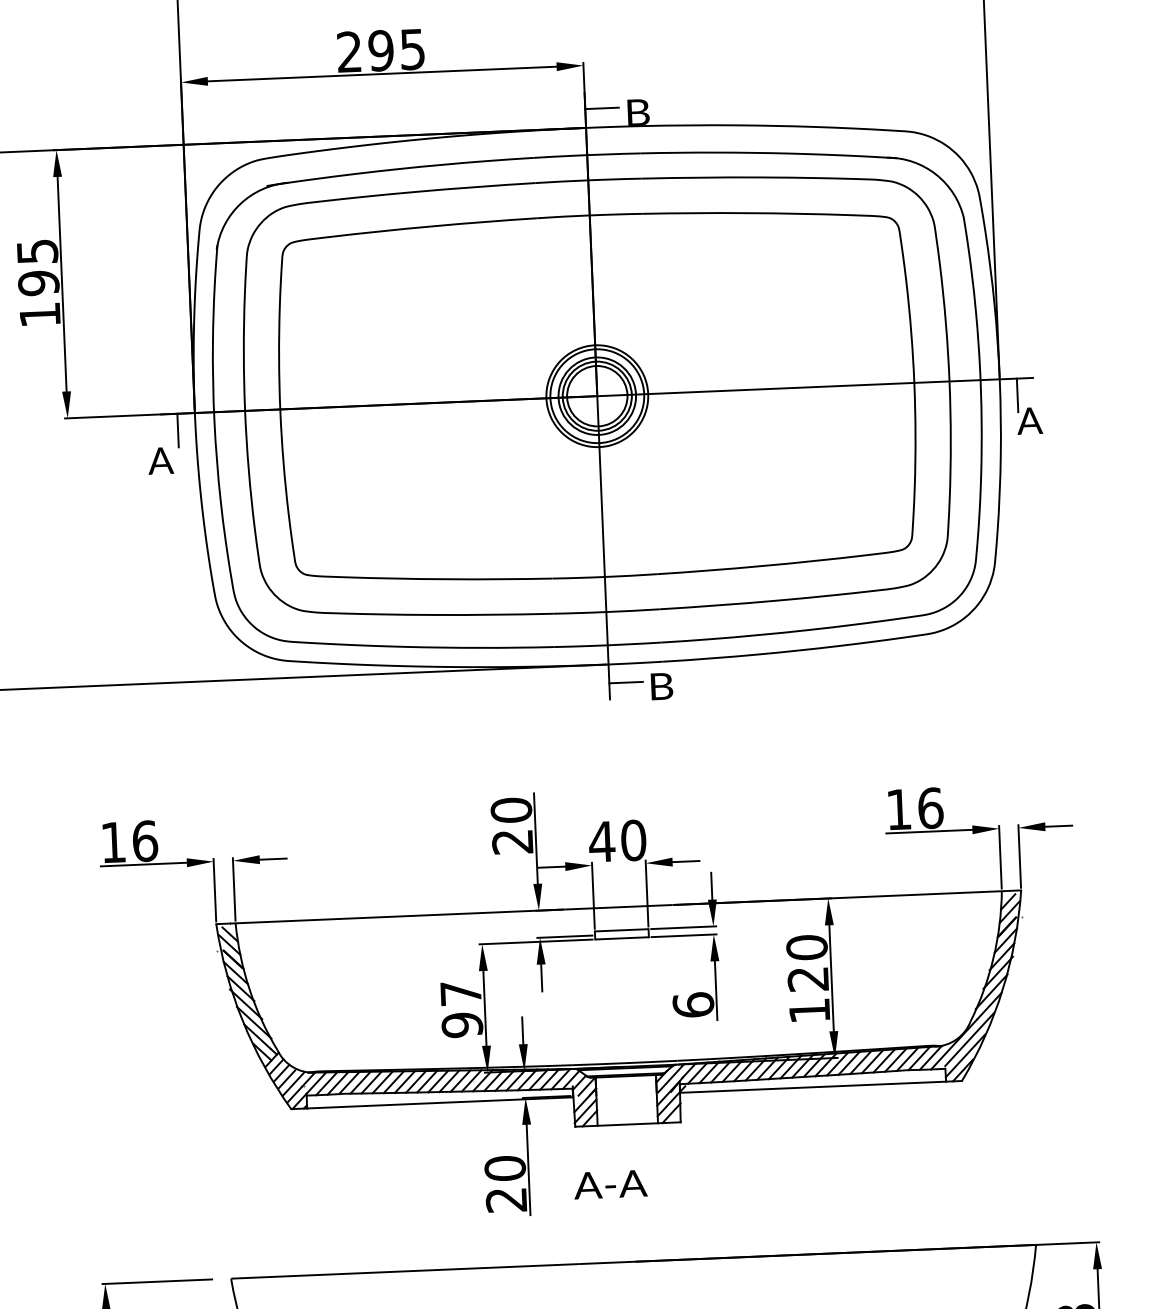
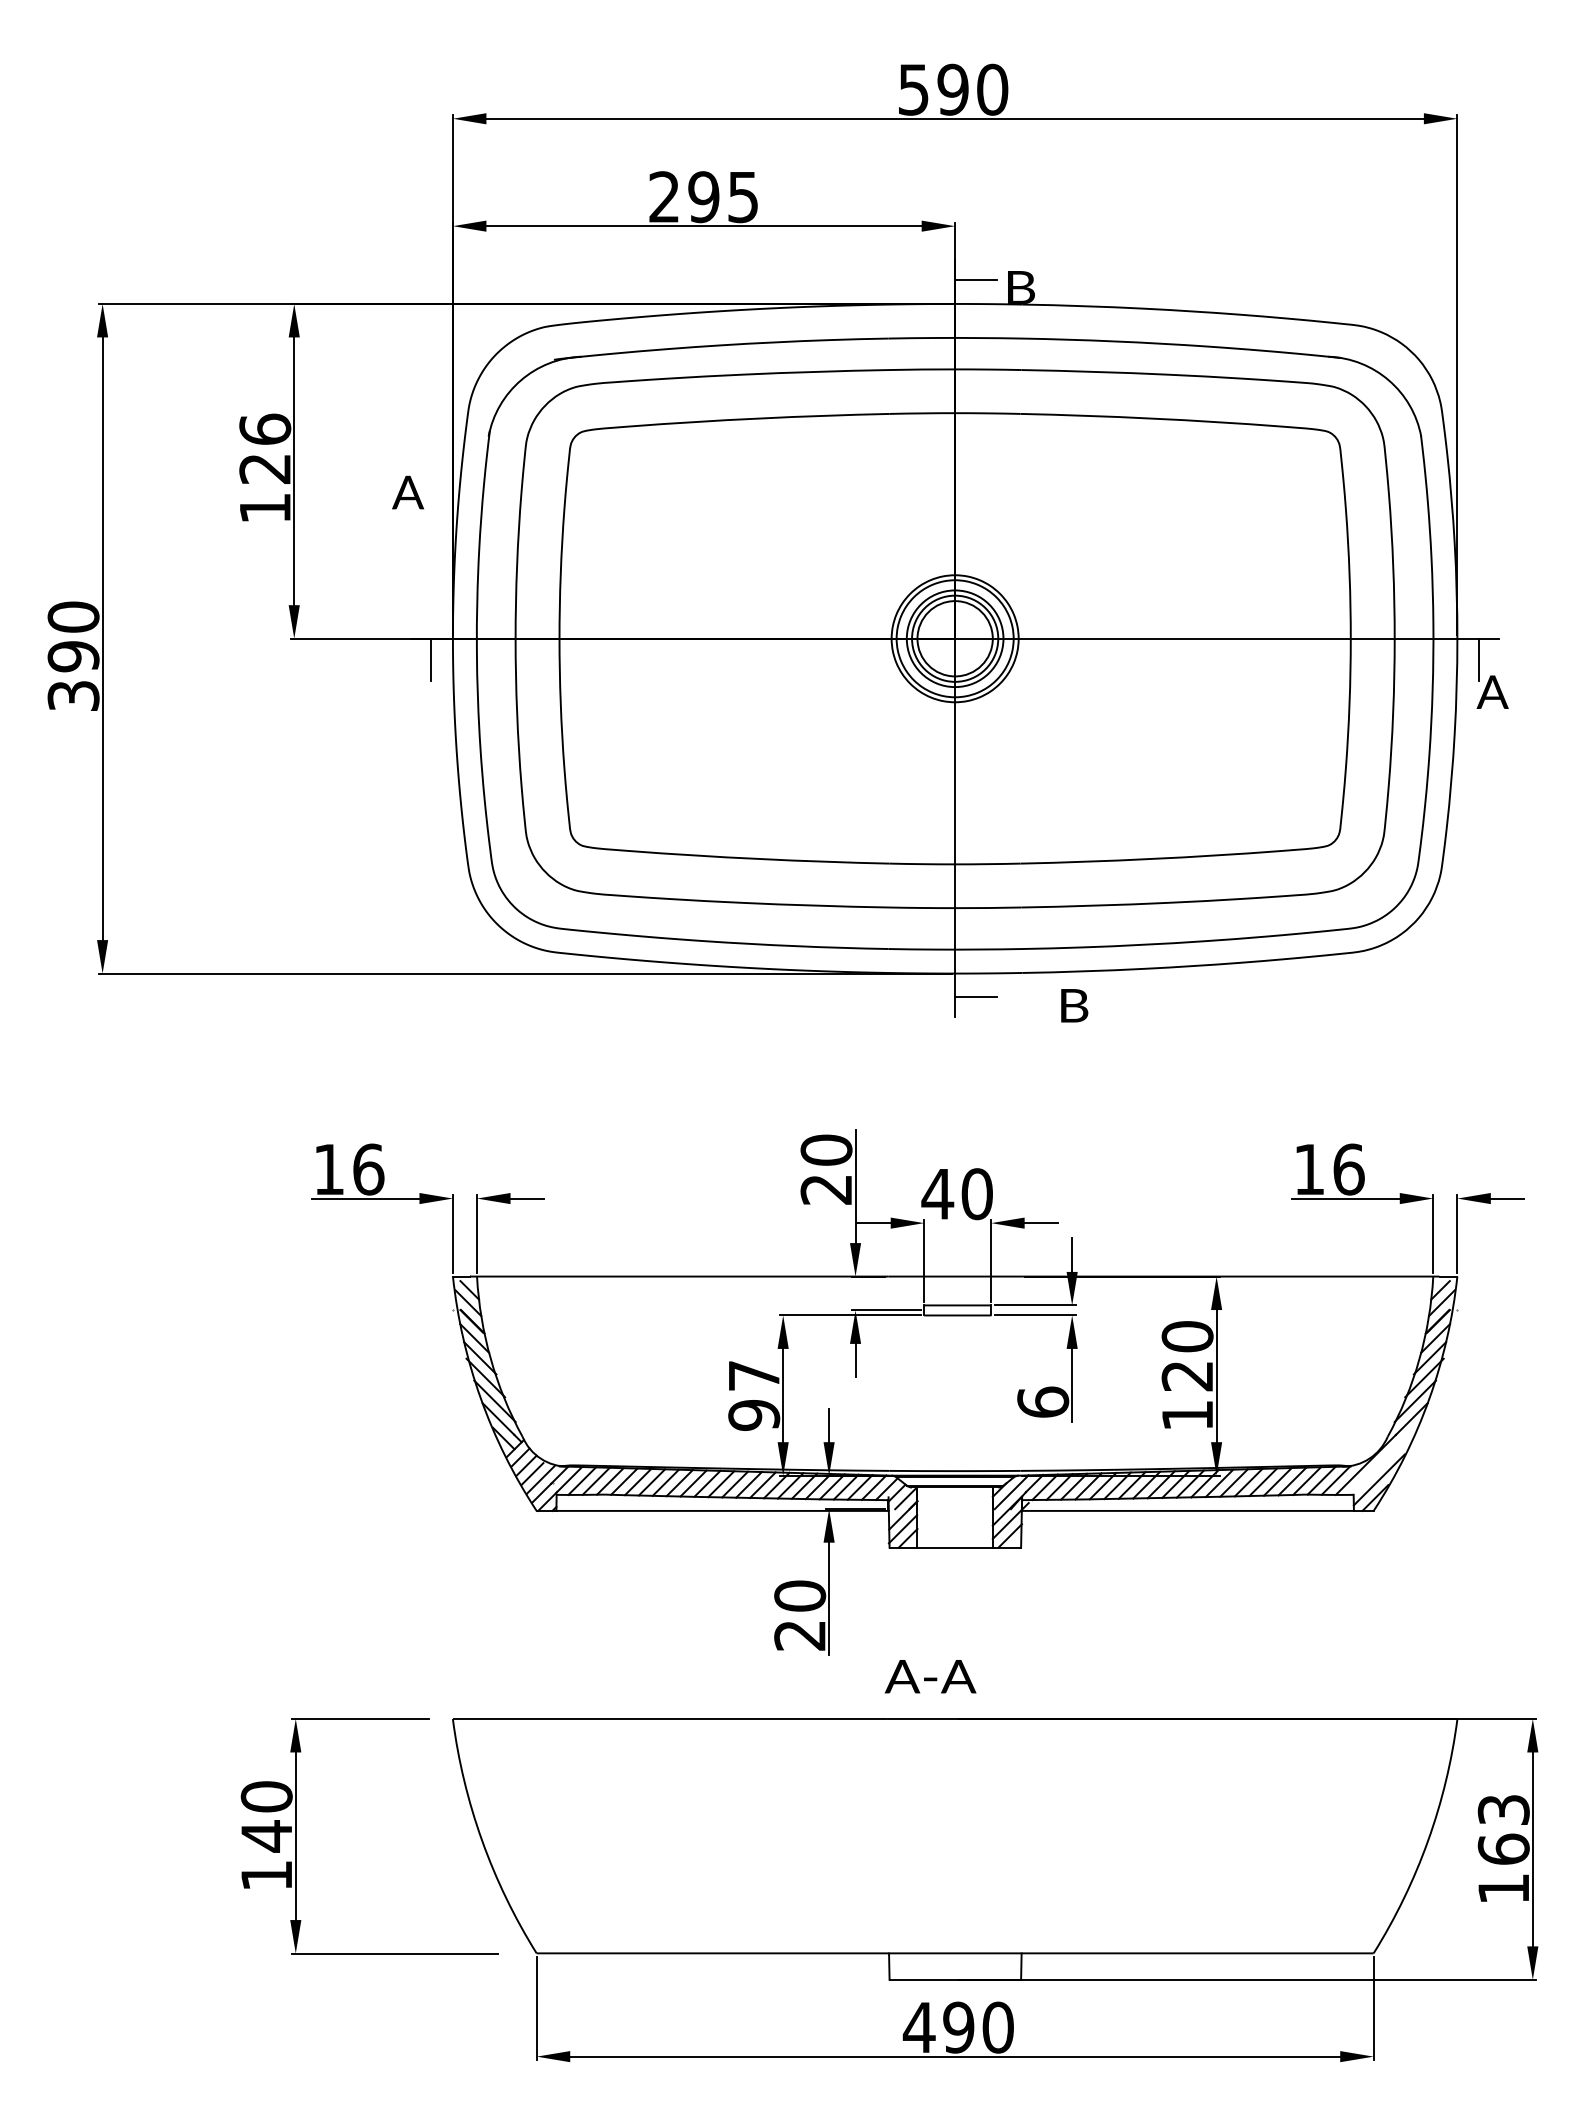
text: (38, 266) -> (265, 448), 195 -> 126
text: (160, 460) -> (407, 492), moved
text: (661, 686) -> (1074, 1005), moved
line: (969, 1039) -> (1385, 1459), removed
text: (610, 1184) -> (930, 1676), moved

